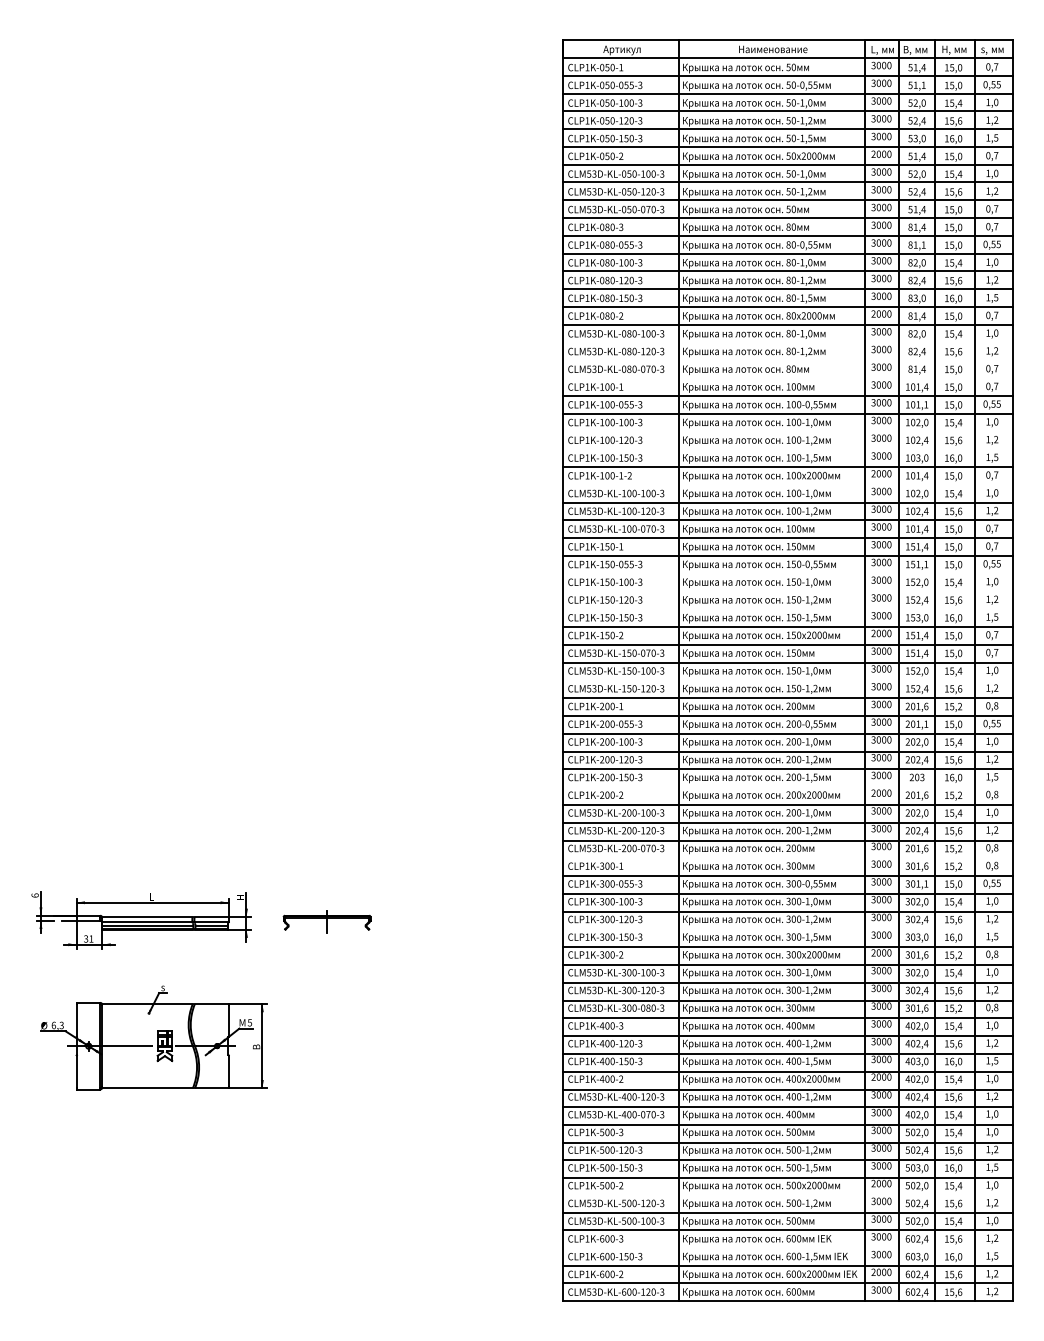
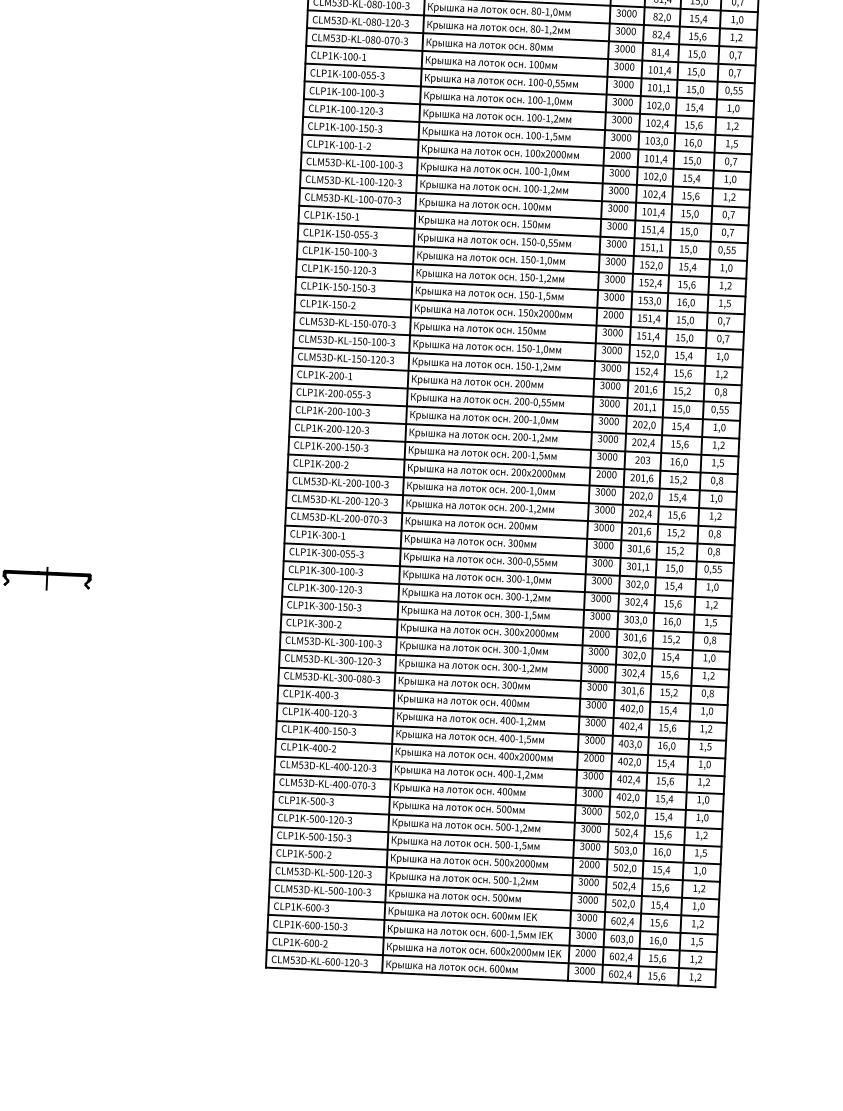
line: (787, 342) -> (532, 20), added
line: (787, 360) -> (531, 38), added
line: (787, 378) -> (530, 56), added
line: (787, 431) -> (528, 108), added
line: (787, 449) -> (527, 126), added
line: (787, 484) -> (526, 161), added
line: (787, 573) -> (522, 250), added
line: (787, 591) -> (521, 268), added
line: (787, 609) -> (520, 286), added
line: (787, 680) -> (517, 357), added
line: (787, 787) -> (512, 464), added
line: (787, 858) -> (509, 535), added
line: (787, 929) -> (506, 606), added
line: (787, 1195) -> (495, 872), added
line: (787, 1248) -> (492, 925), added

